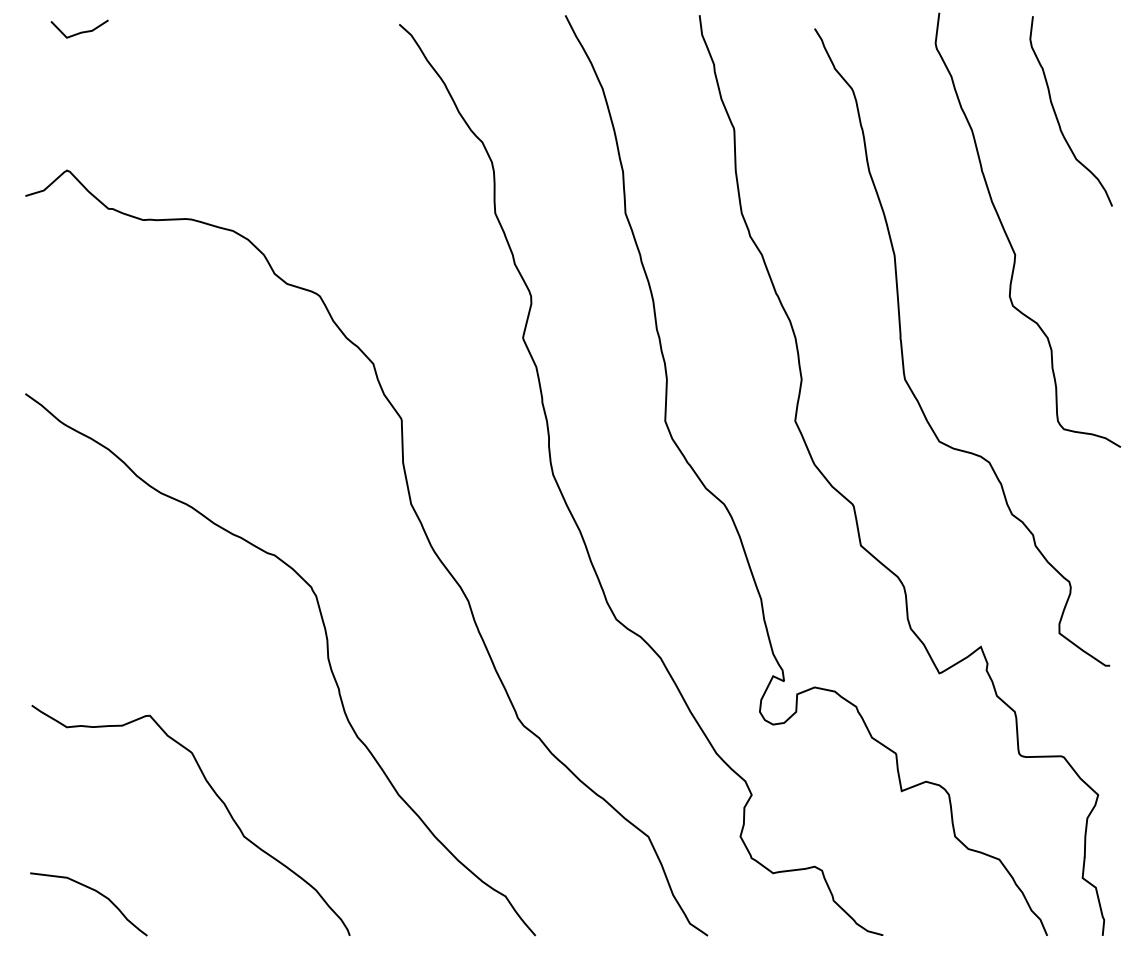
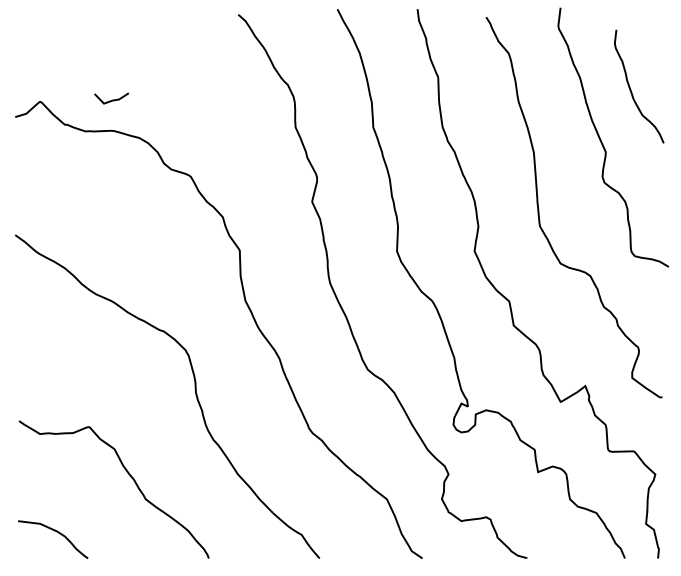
line: (81, 30) -> (112, 99), moved
curve: (1058, 116) -> (631, 89), moved

